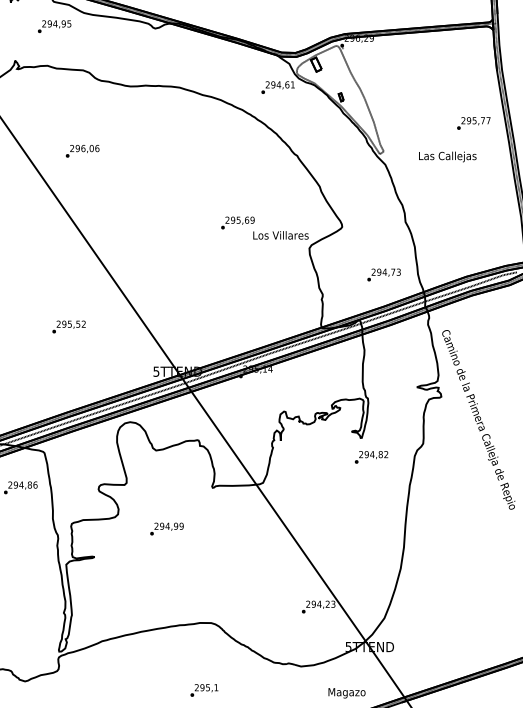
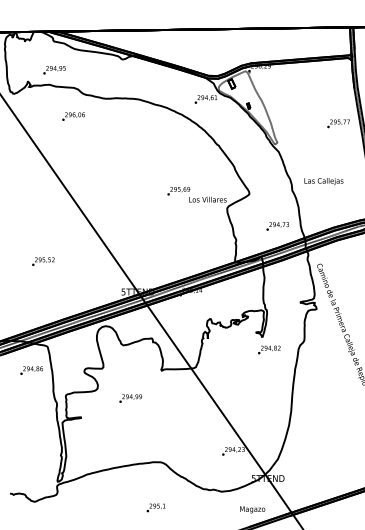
text: (54, 27) -> (54, 70), moved
text: (82, 151) -> (73, 116), moved
text: (447, 156) -> (323, 181), moved
text: (69, 326) -> (43, 261), moved

